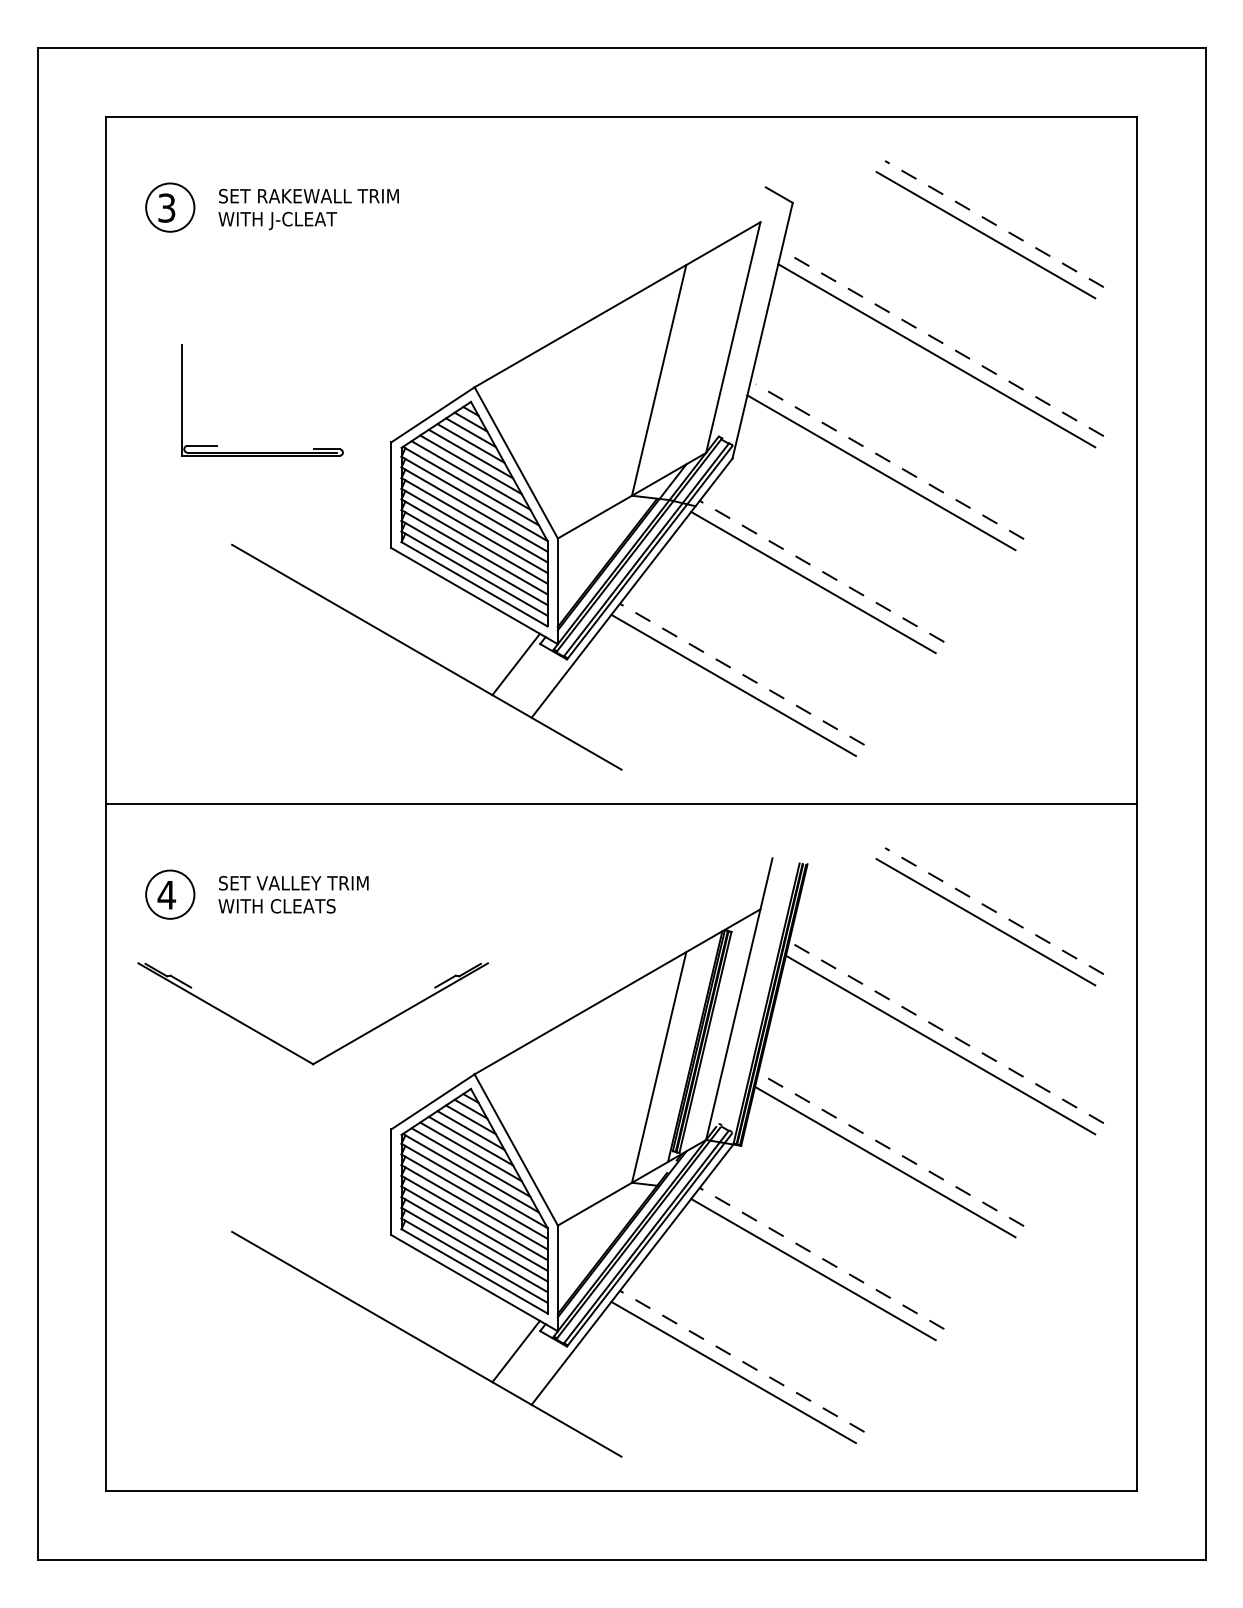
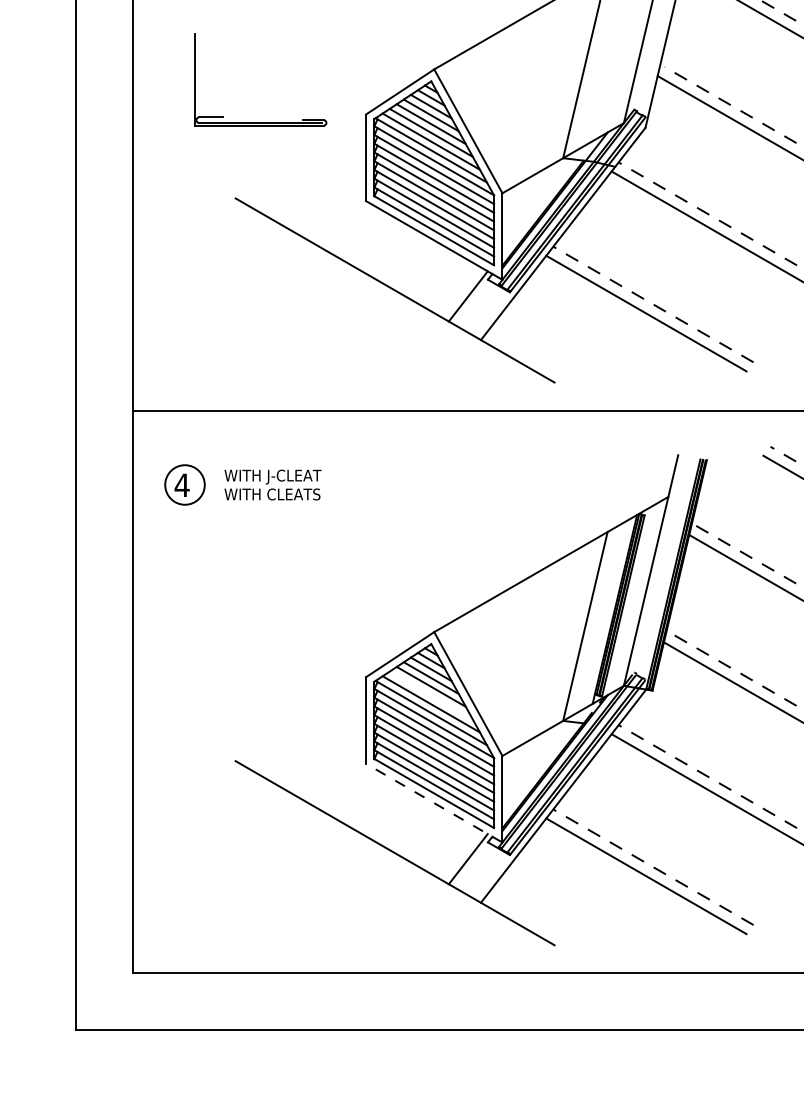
text: (293, 885) -> (285, 477), SET VALLEY TRIM -> WITH J-CLEAT
part: (334, 1050) -> (319, 612), removed
line: (470, 1151) -> (430, 695), removed
line: (474, 1282) -> (434, 802), solid -> dashed

